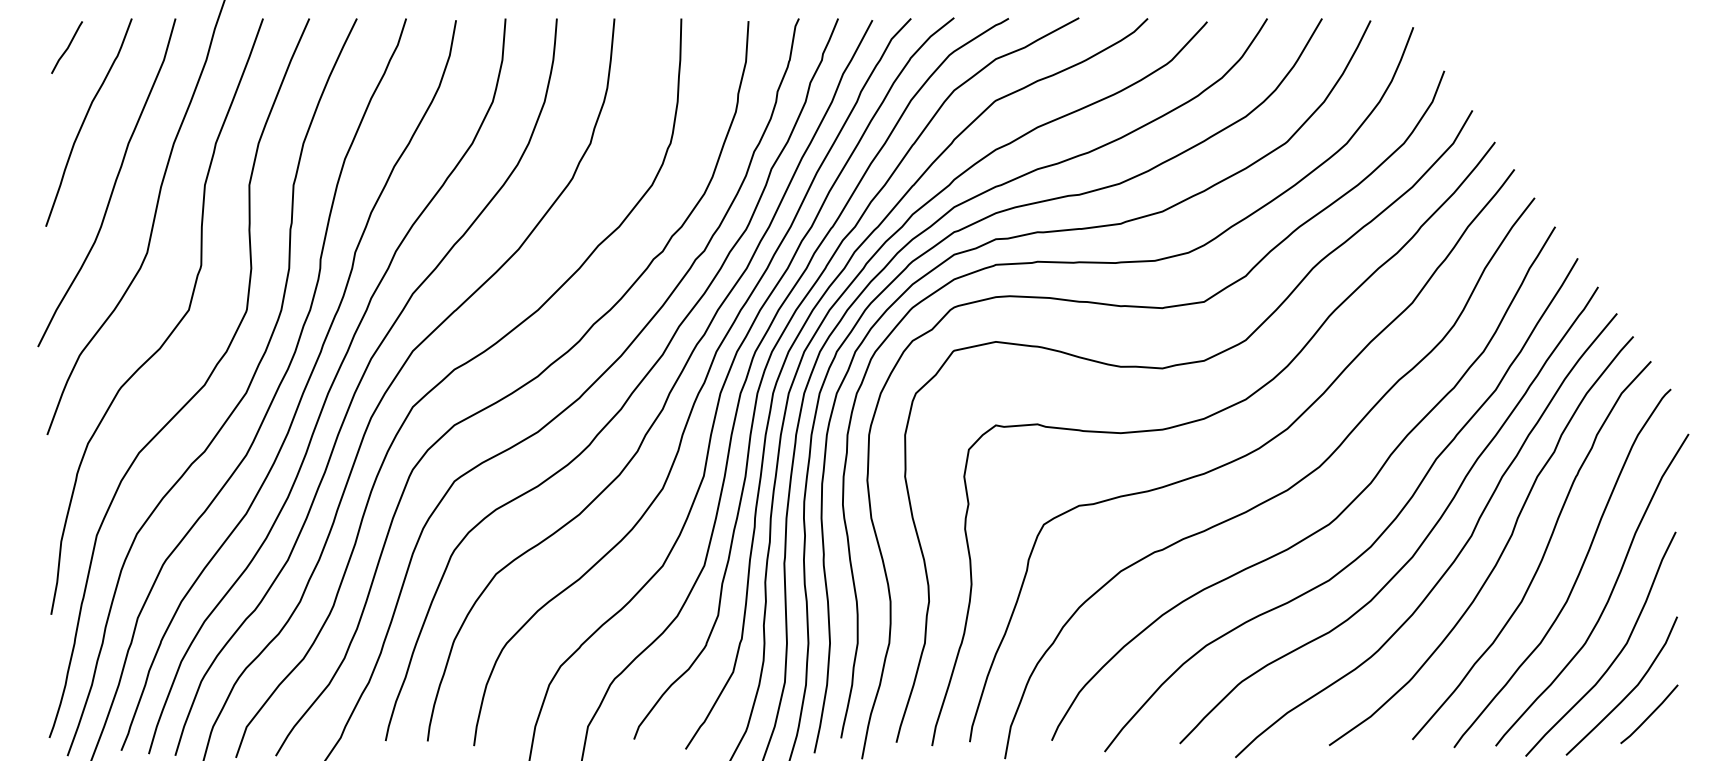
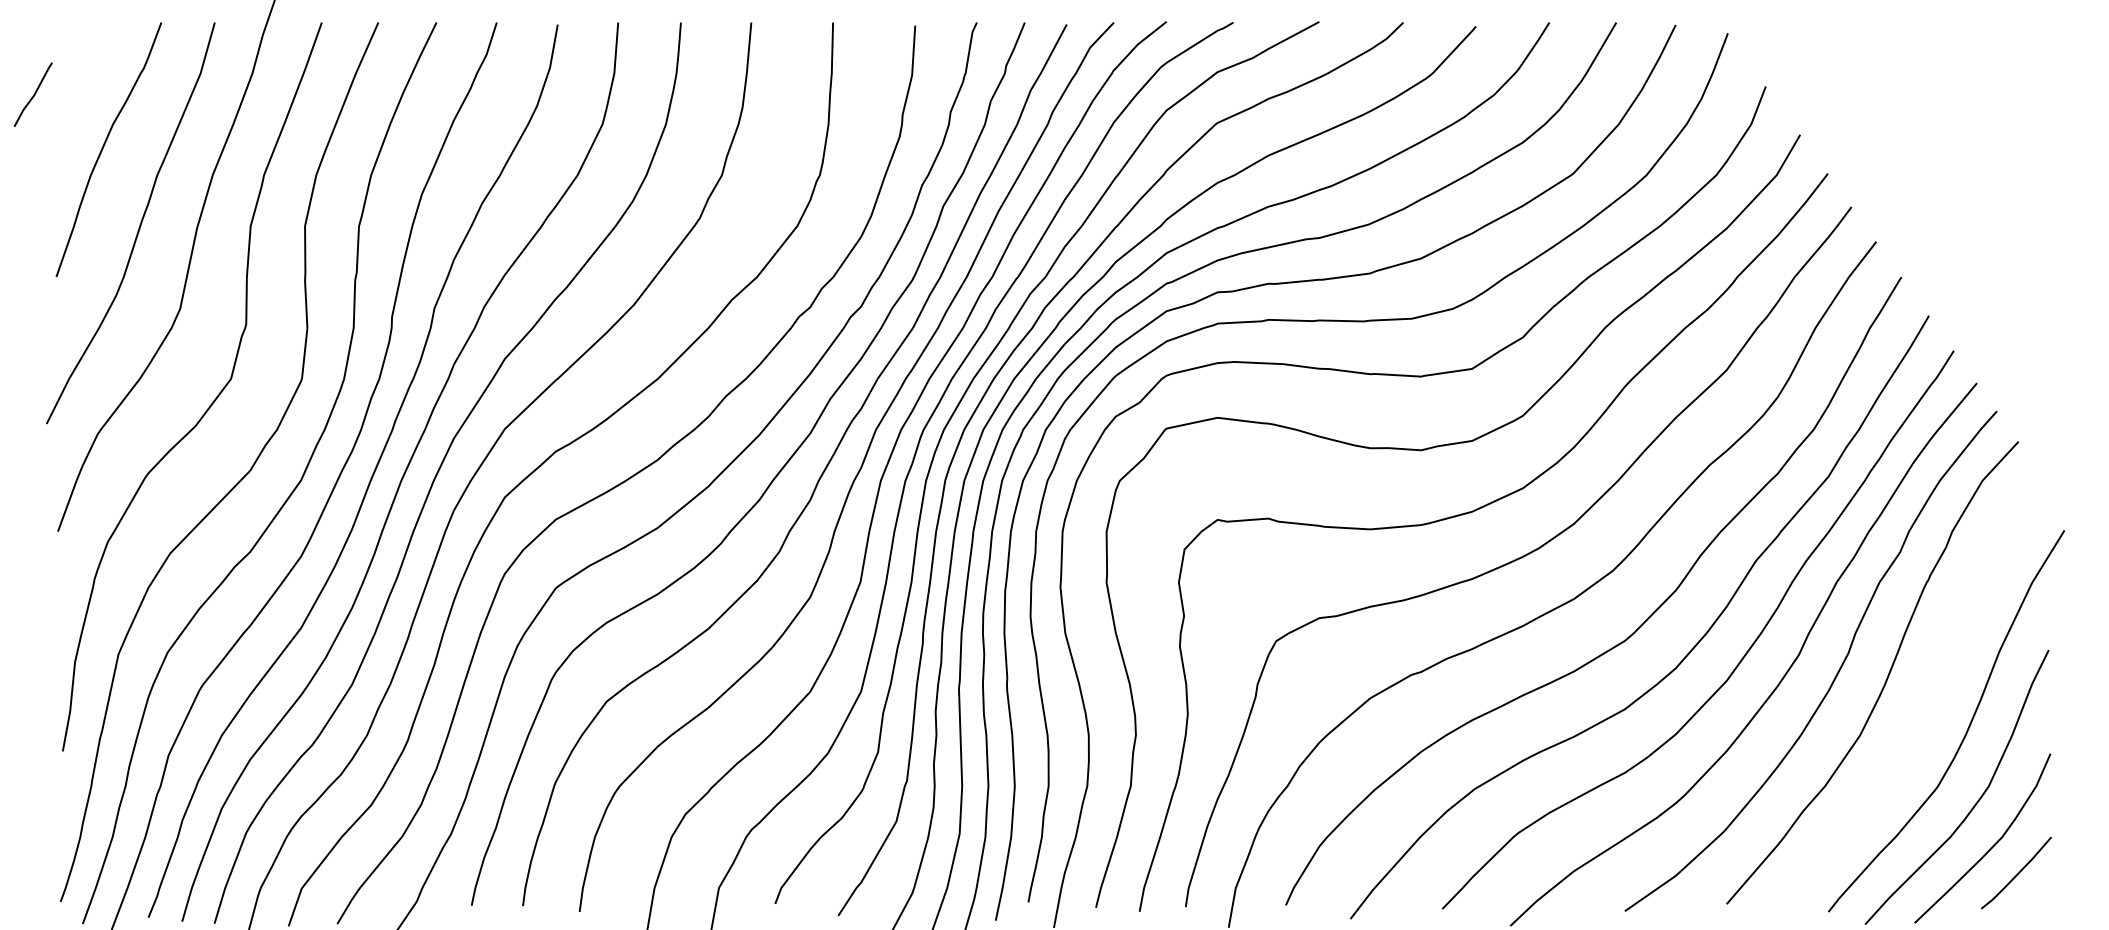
line: (67, 47) -> (33, 94), moved
curve: (1578, 572) -> (1929, 699), removed

